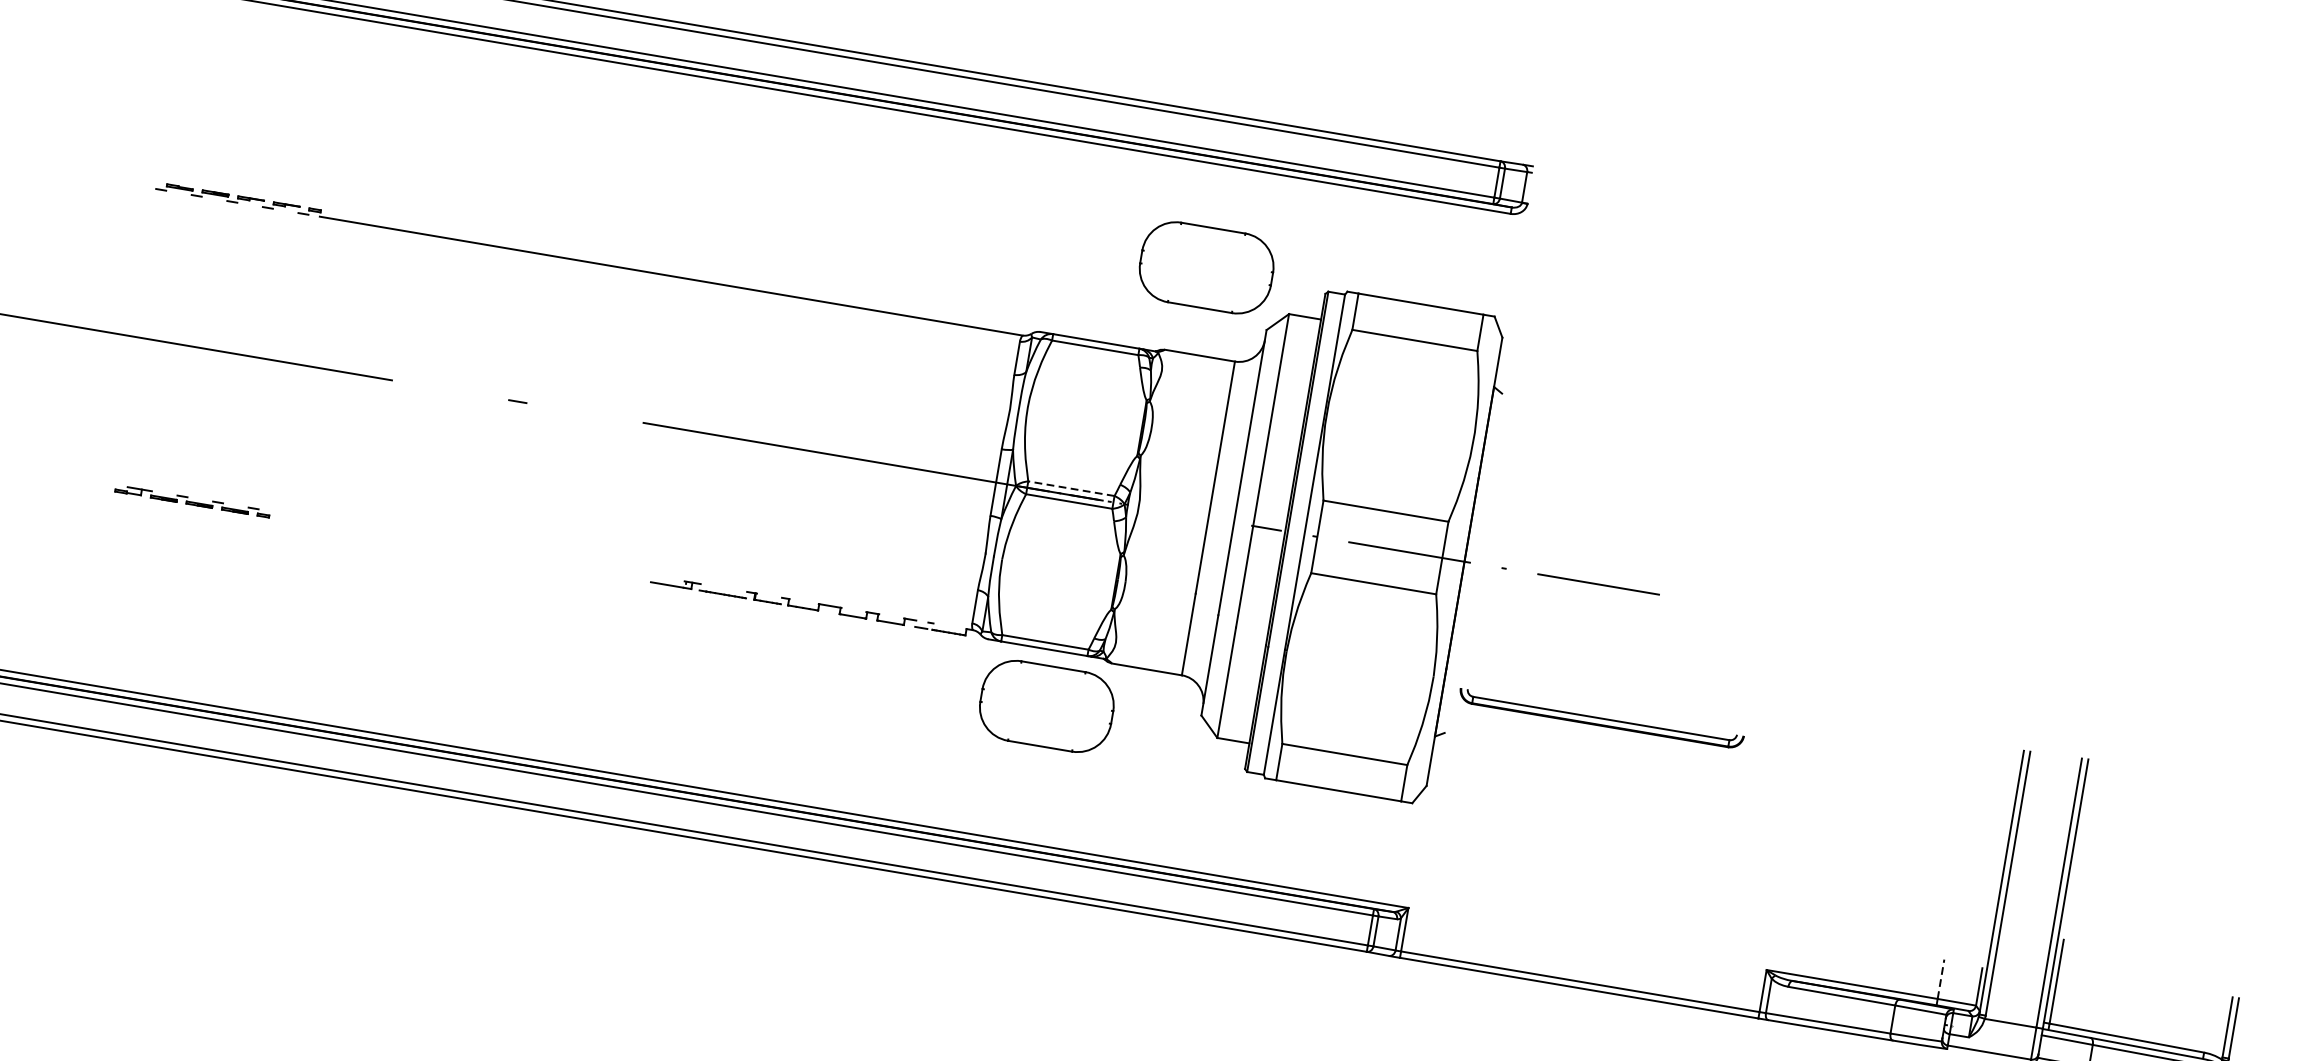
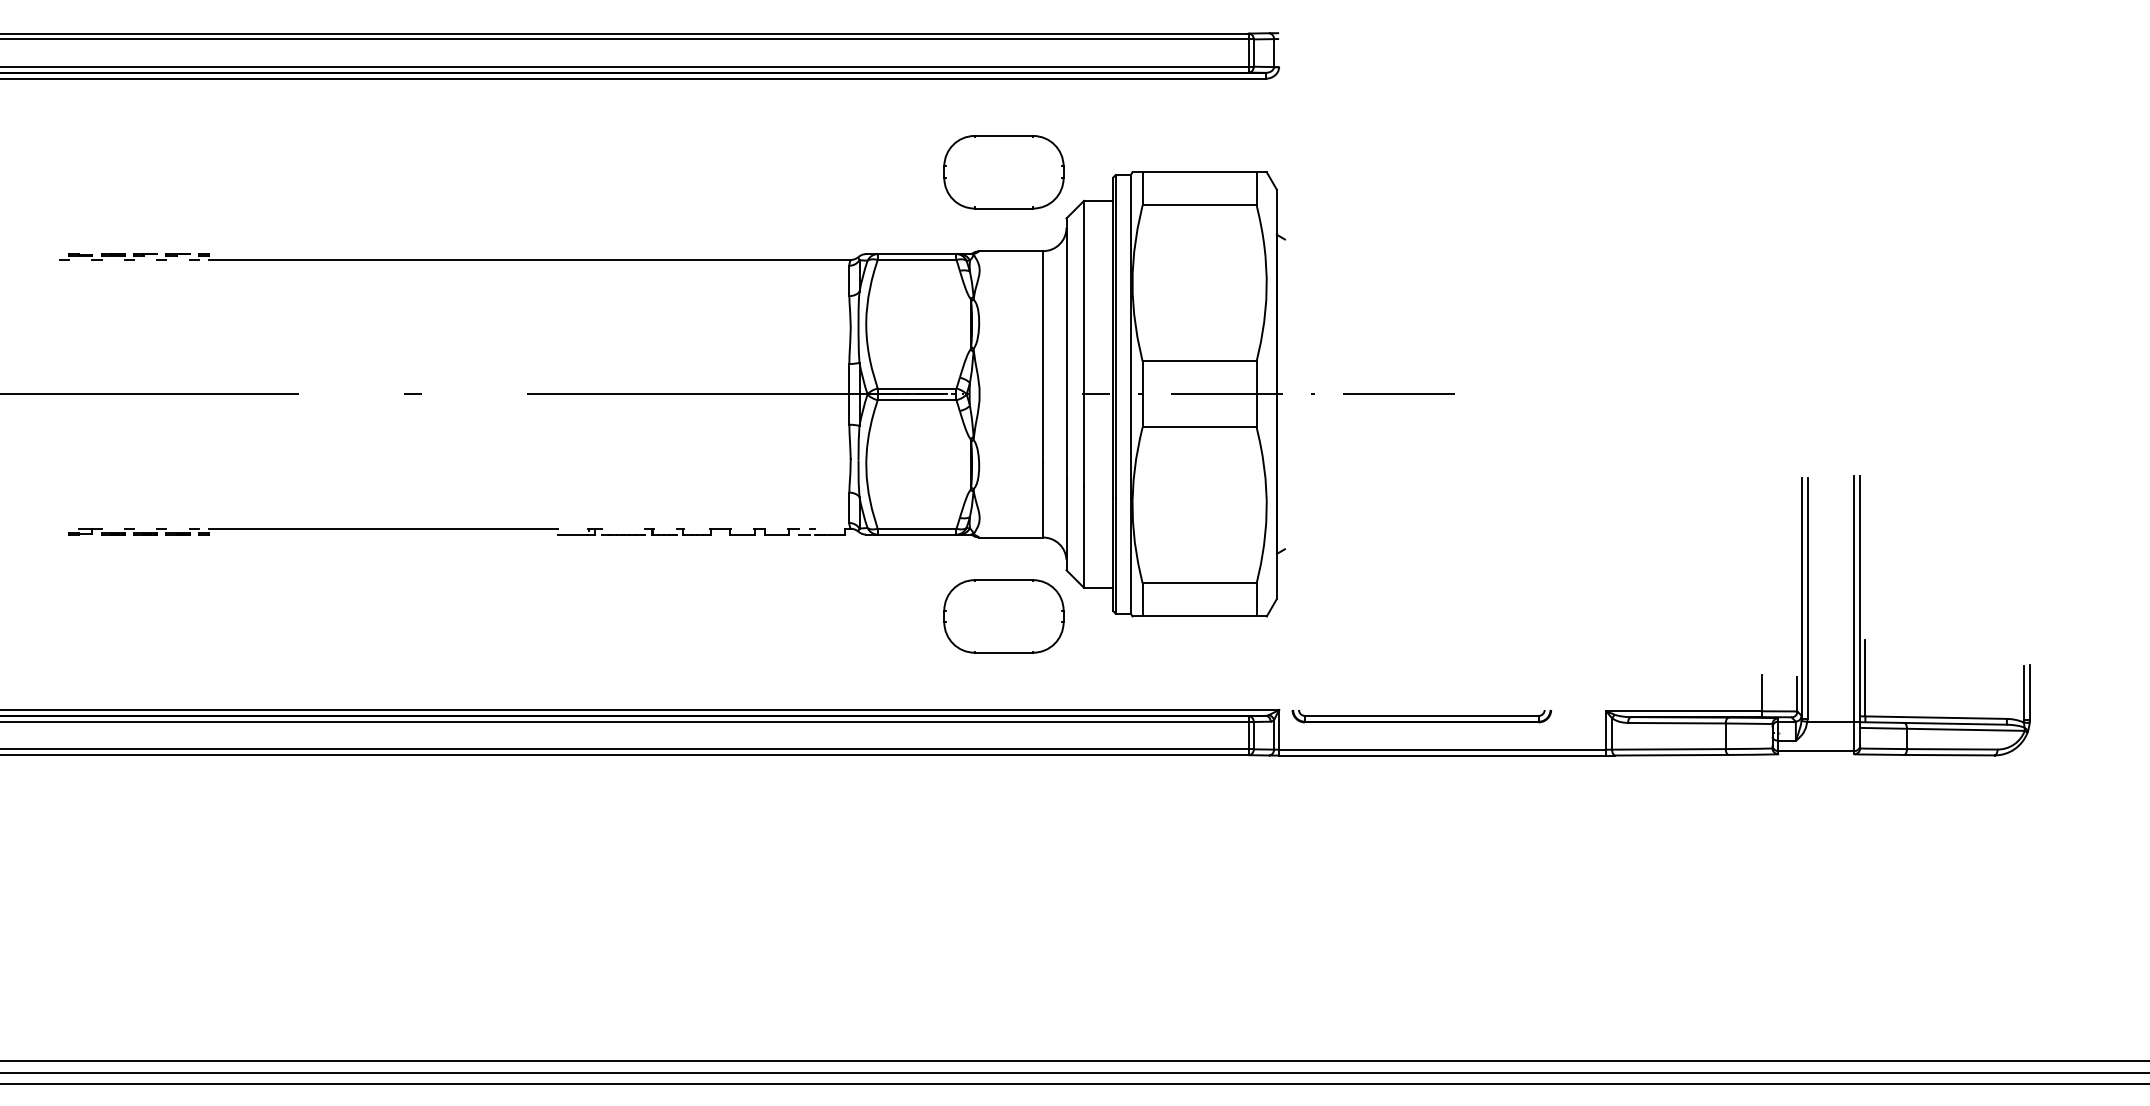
line: (1070, 488) -> (916, 388), dashed -> solid
line: (460, 543) -> (383, 528), added
part: (1046, 706) -> (1003, 616), moved
part: (1600, 719) -> (1421, 716), moved
line: (1941, 979) -> (1762, 693), dashed -> solid

